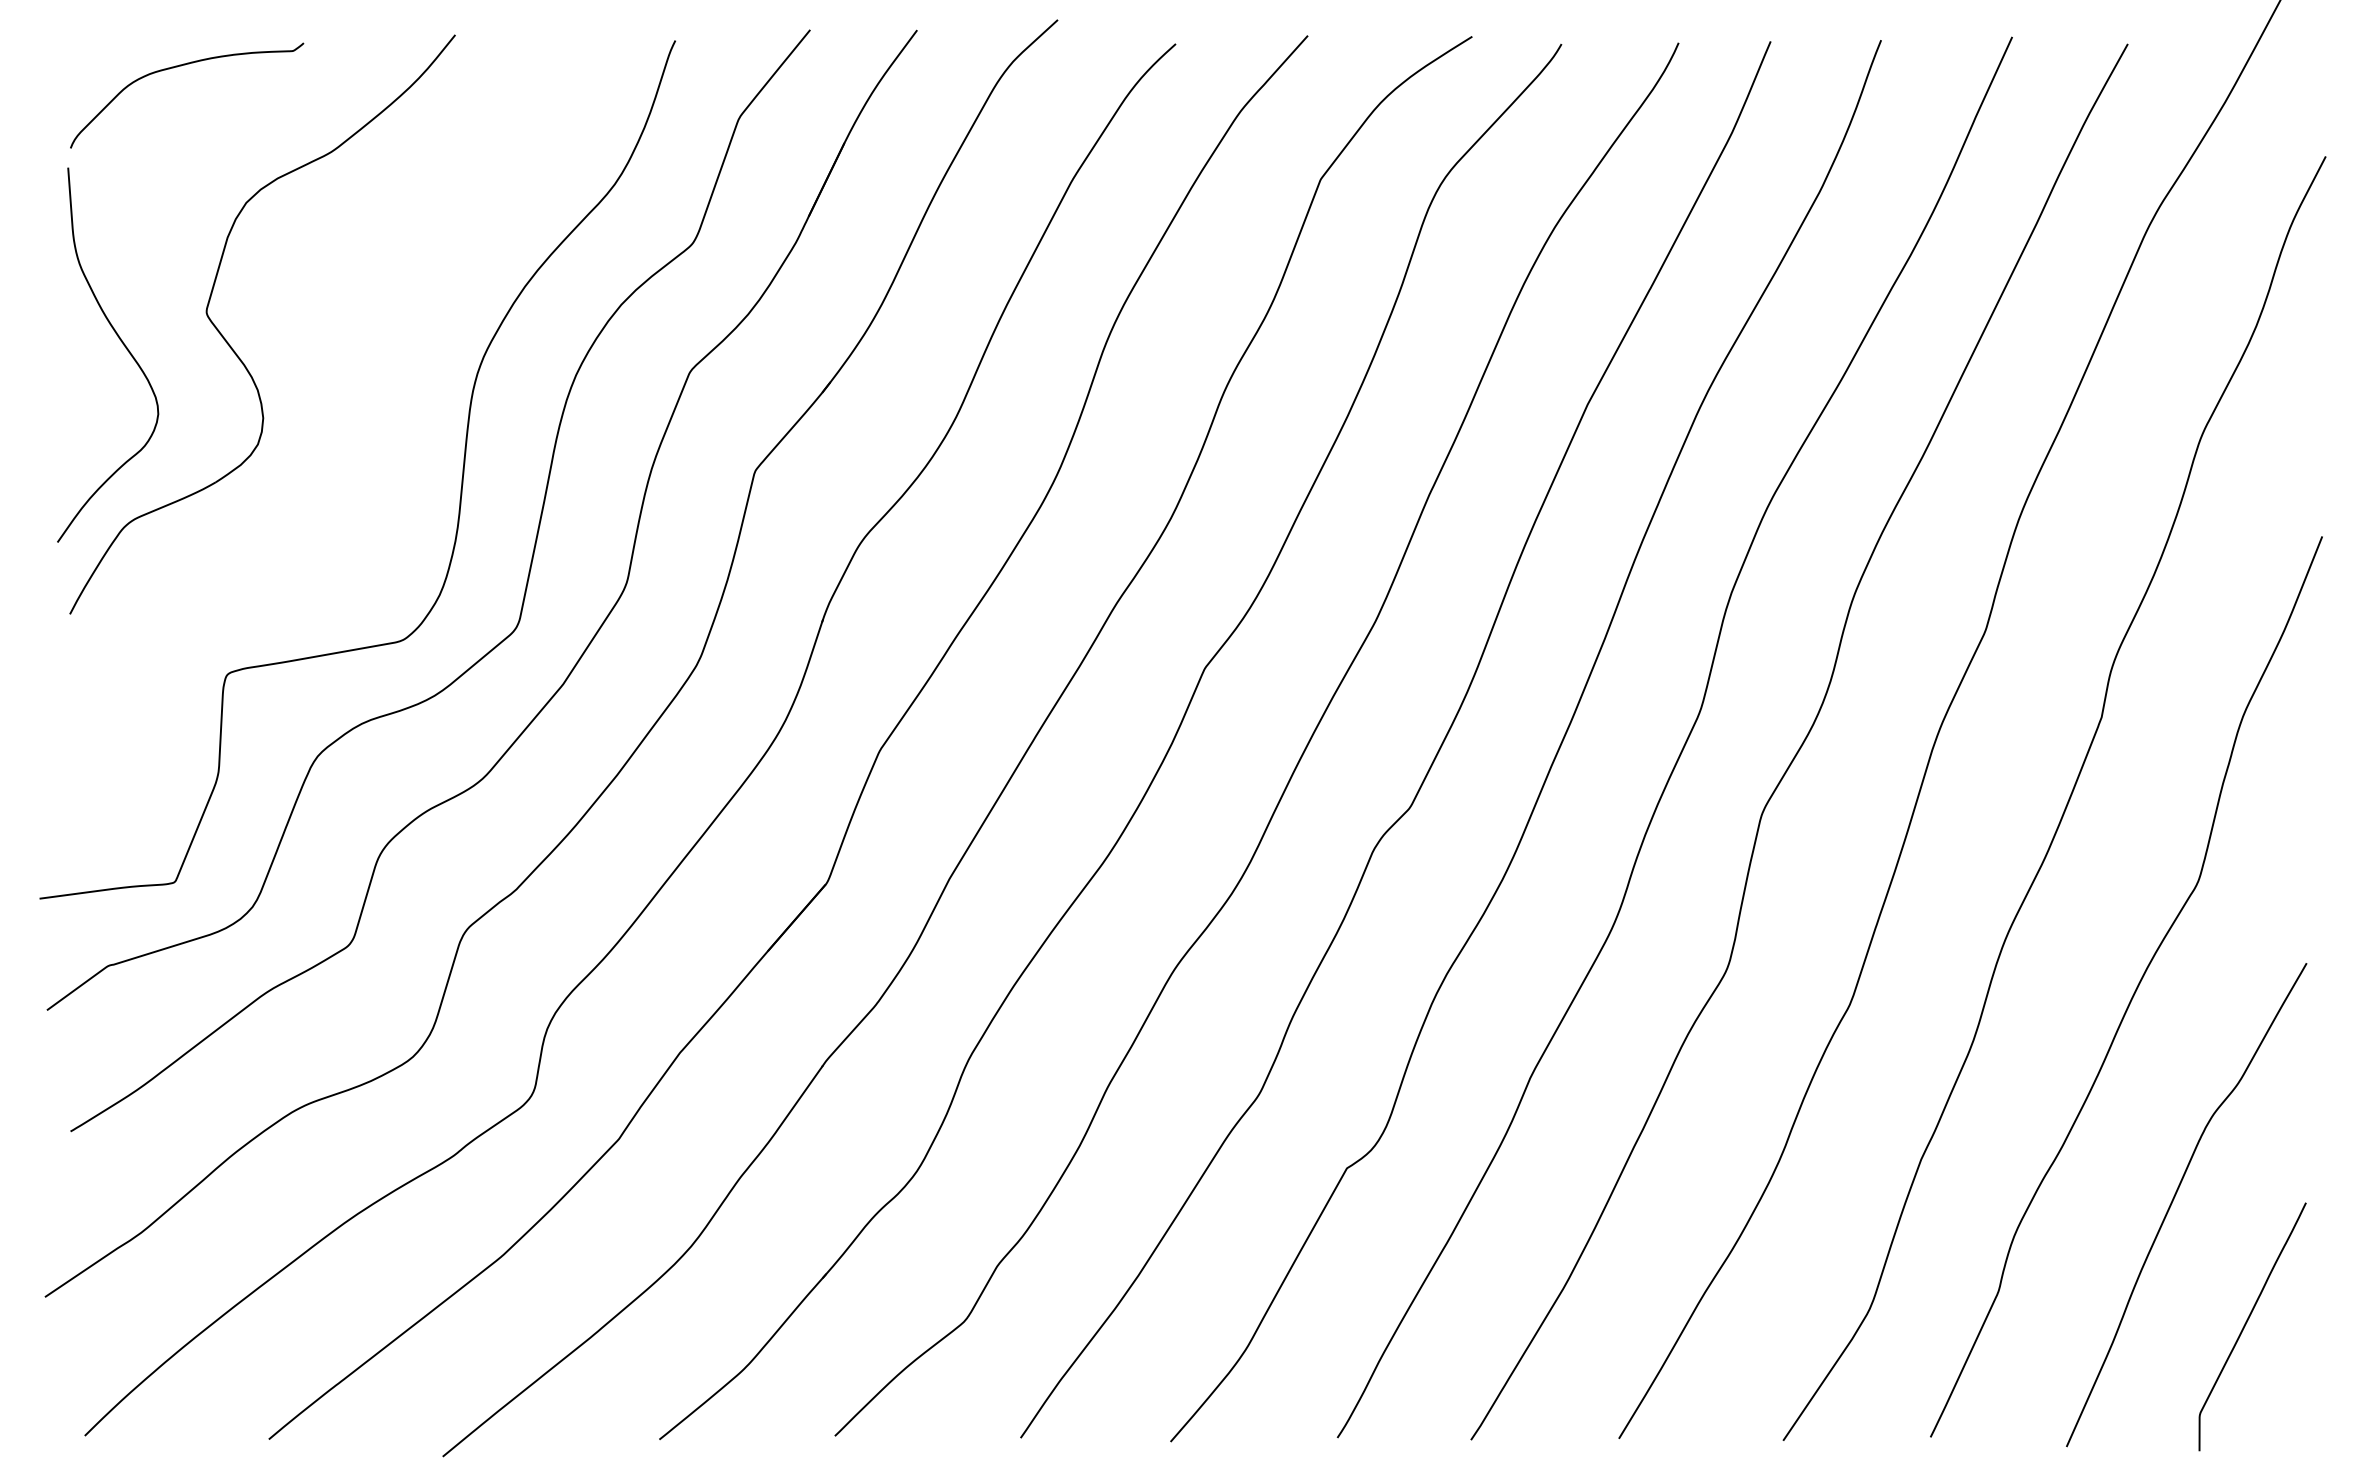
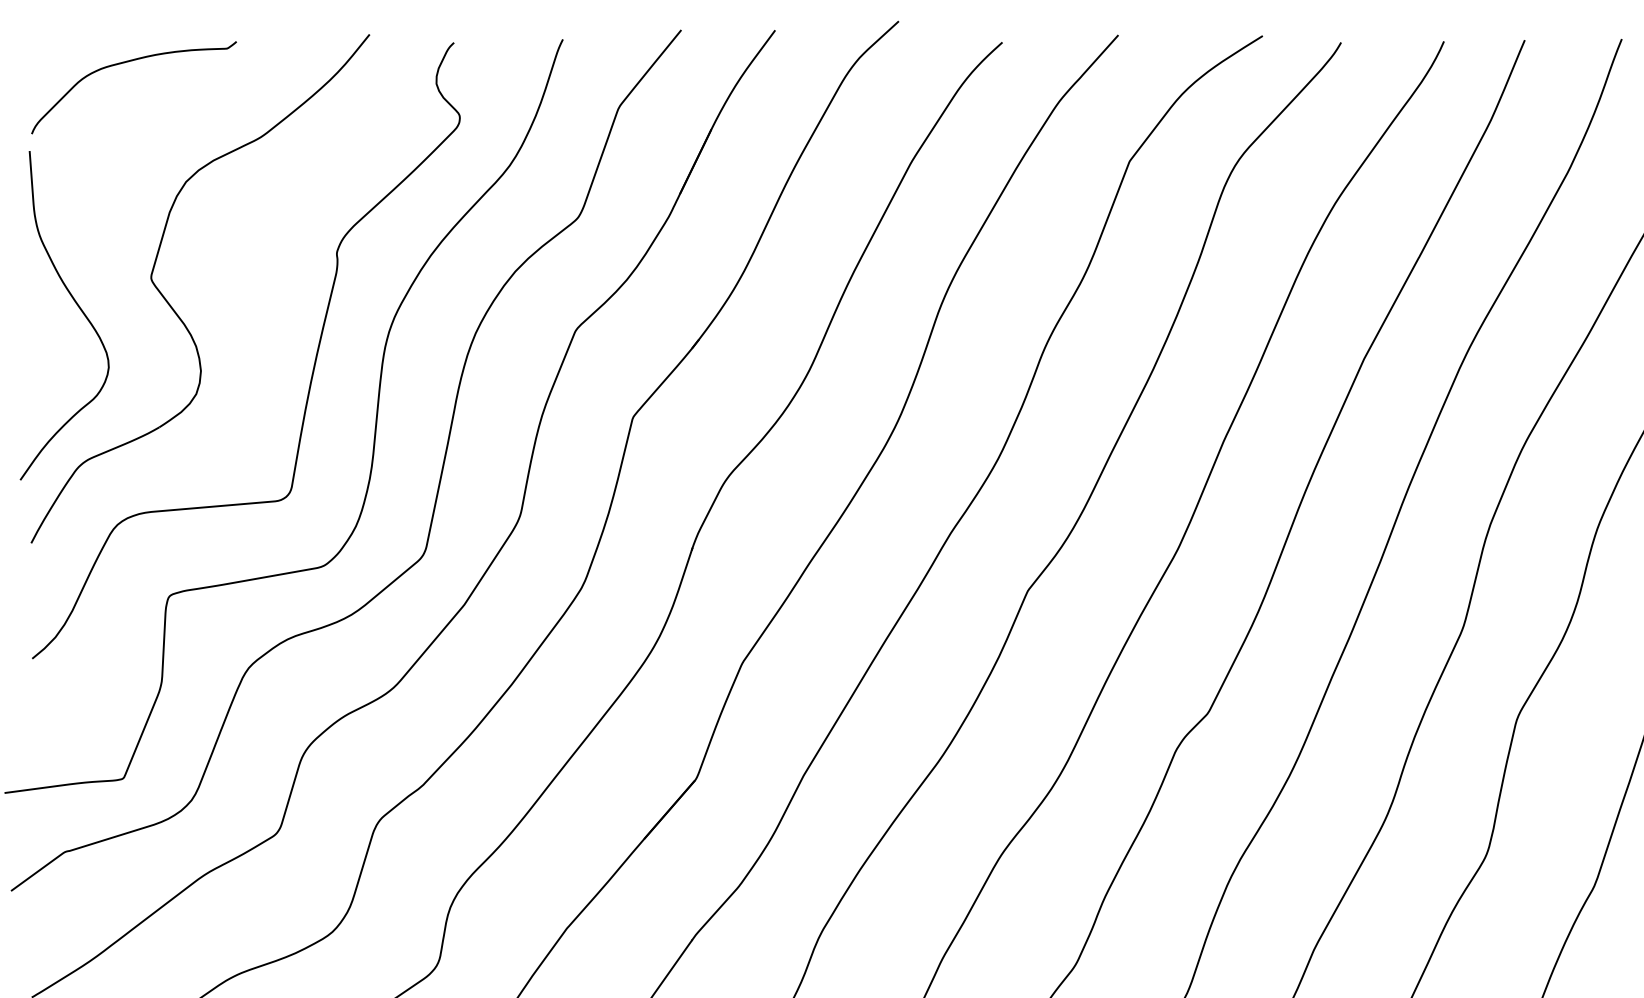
curve: (391, 411) -> (313, 365), added

